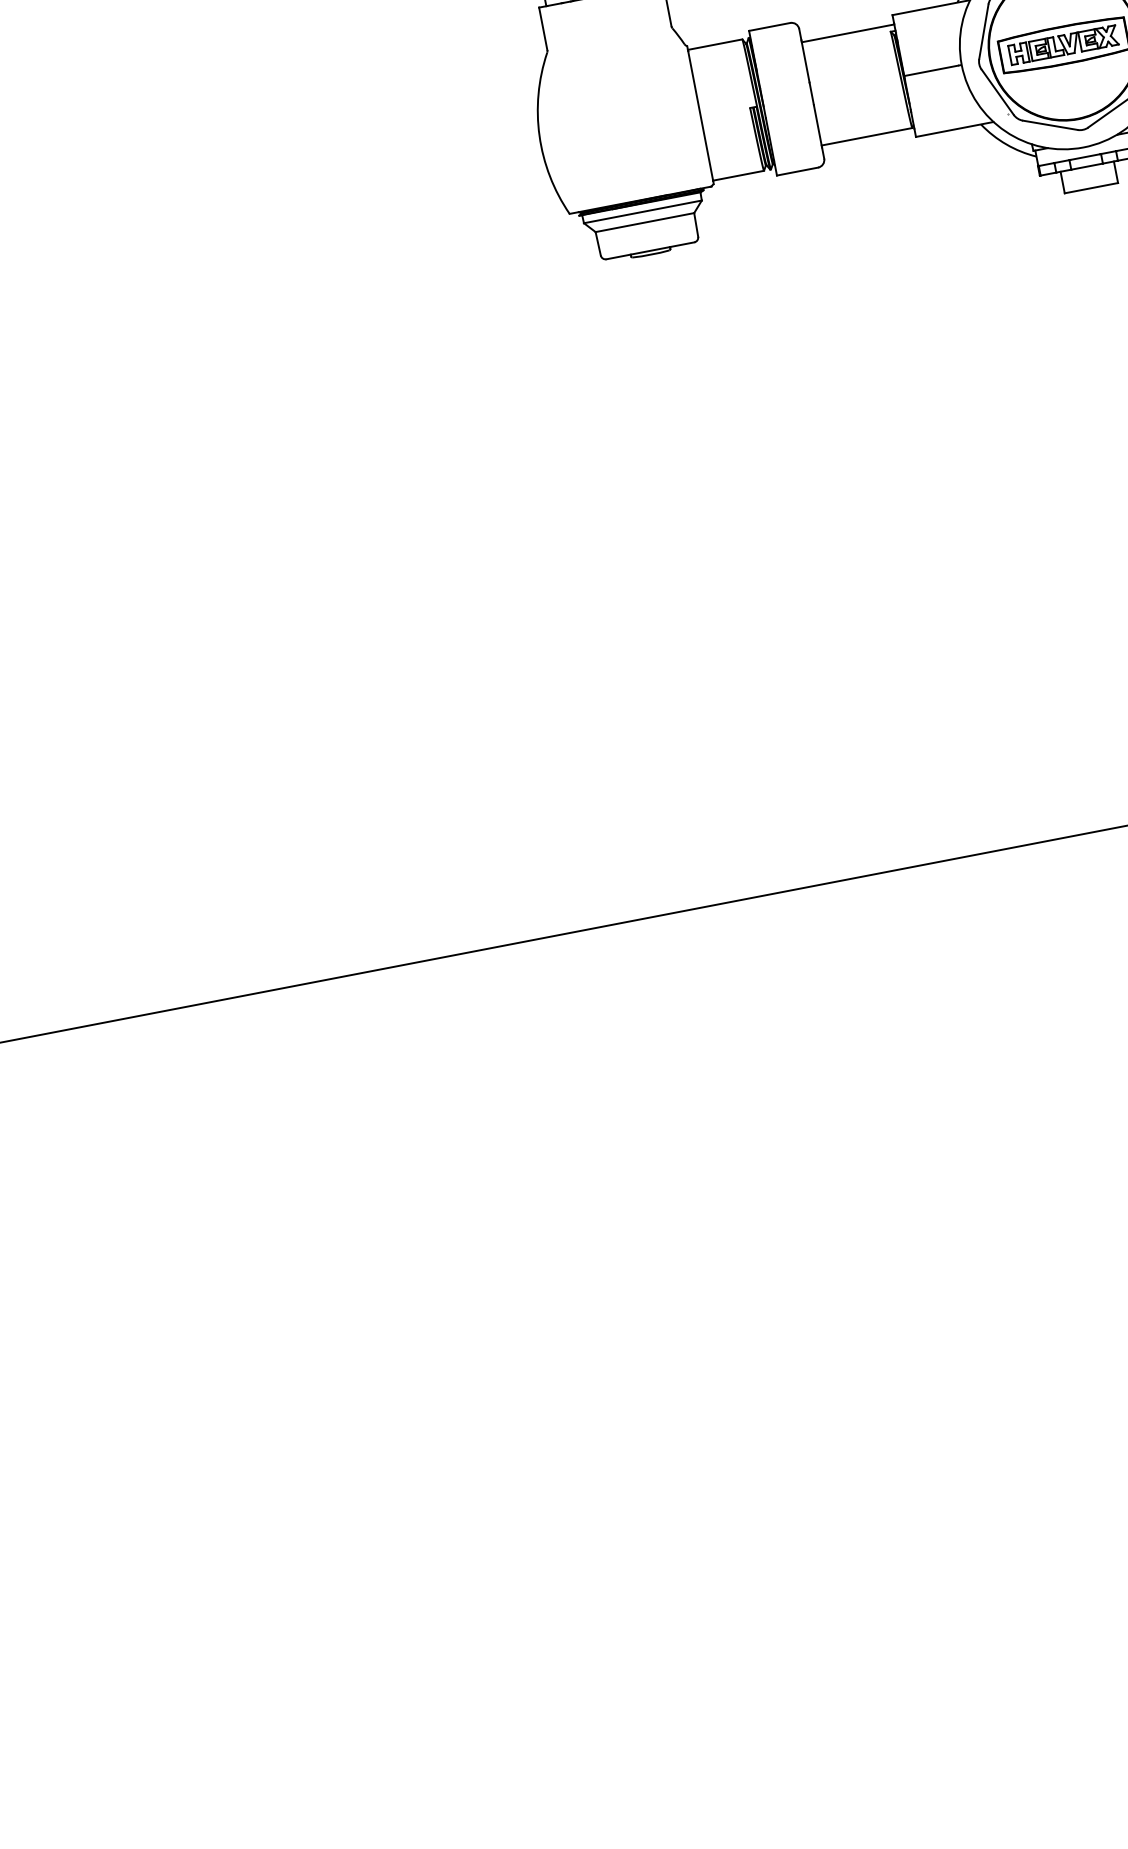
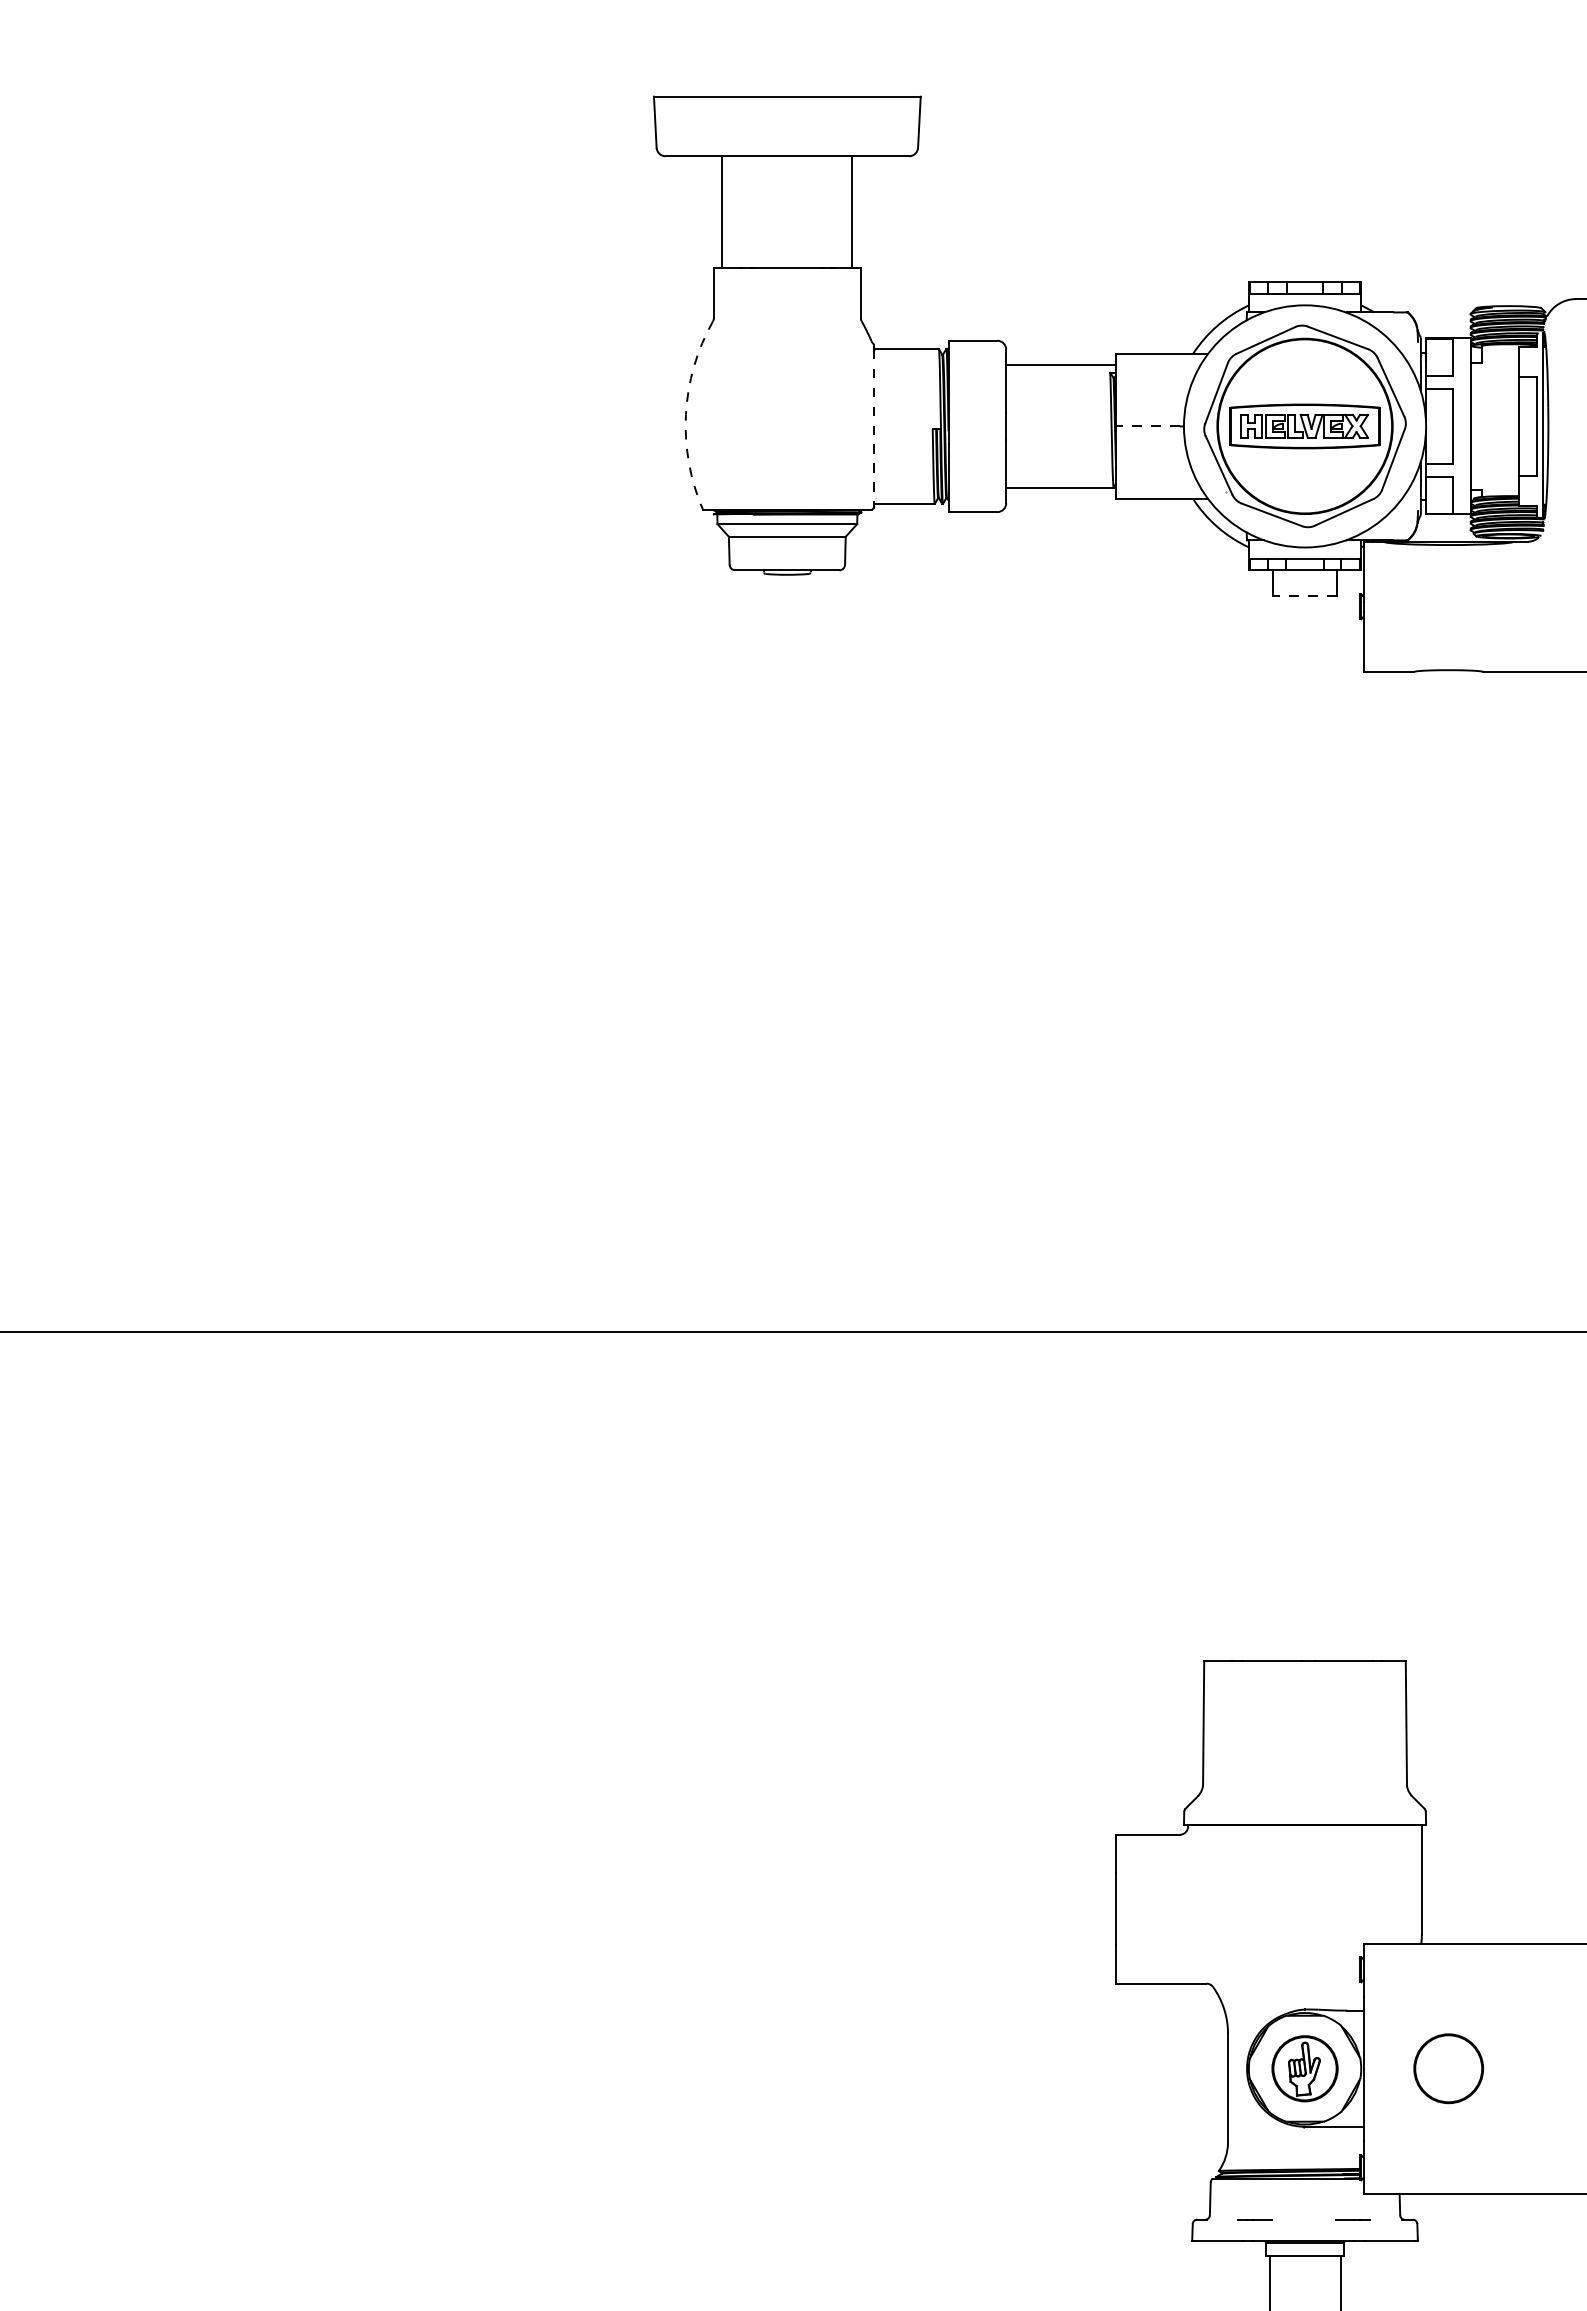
line: (930, 70) -> (1147, 426), solid -> dashed
line: (700, 116) -> (874, 427), solid -> dashed
arc: (539, 135) -> (685, 414), solid -> dashed
line: (1091, 187) -> (1305, 595), solid -> dashed

